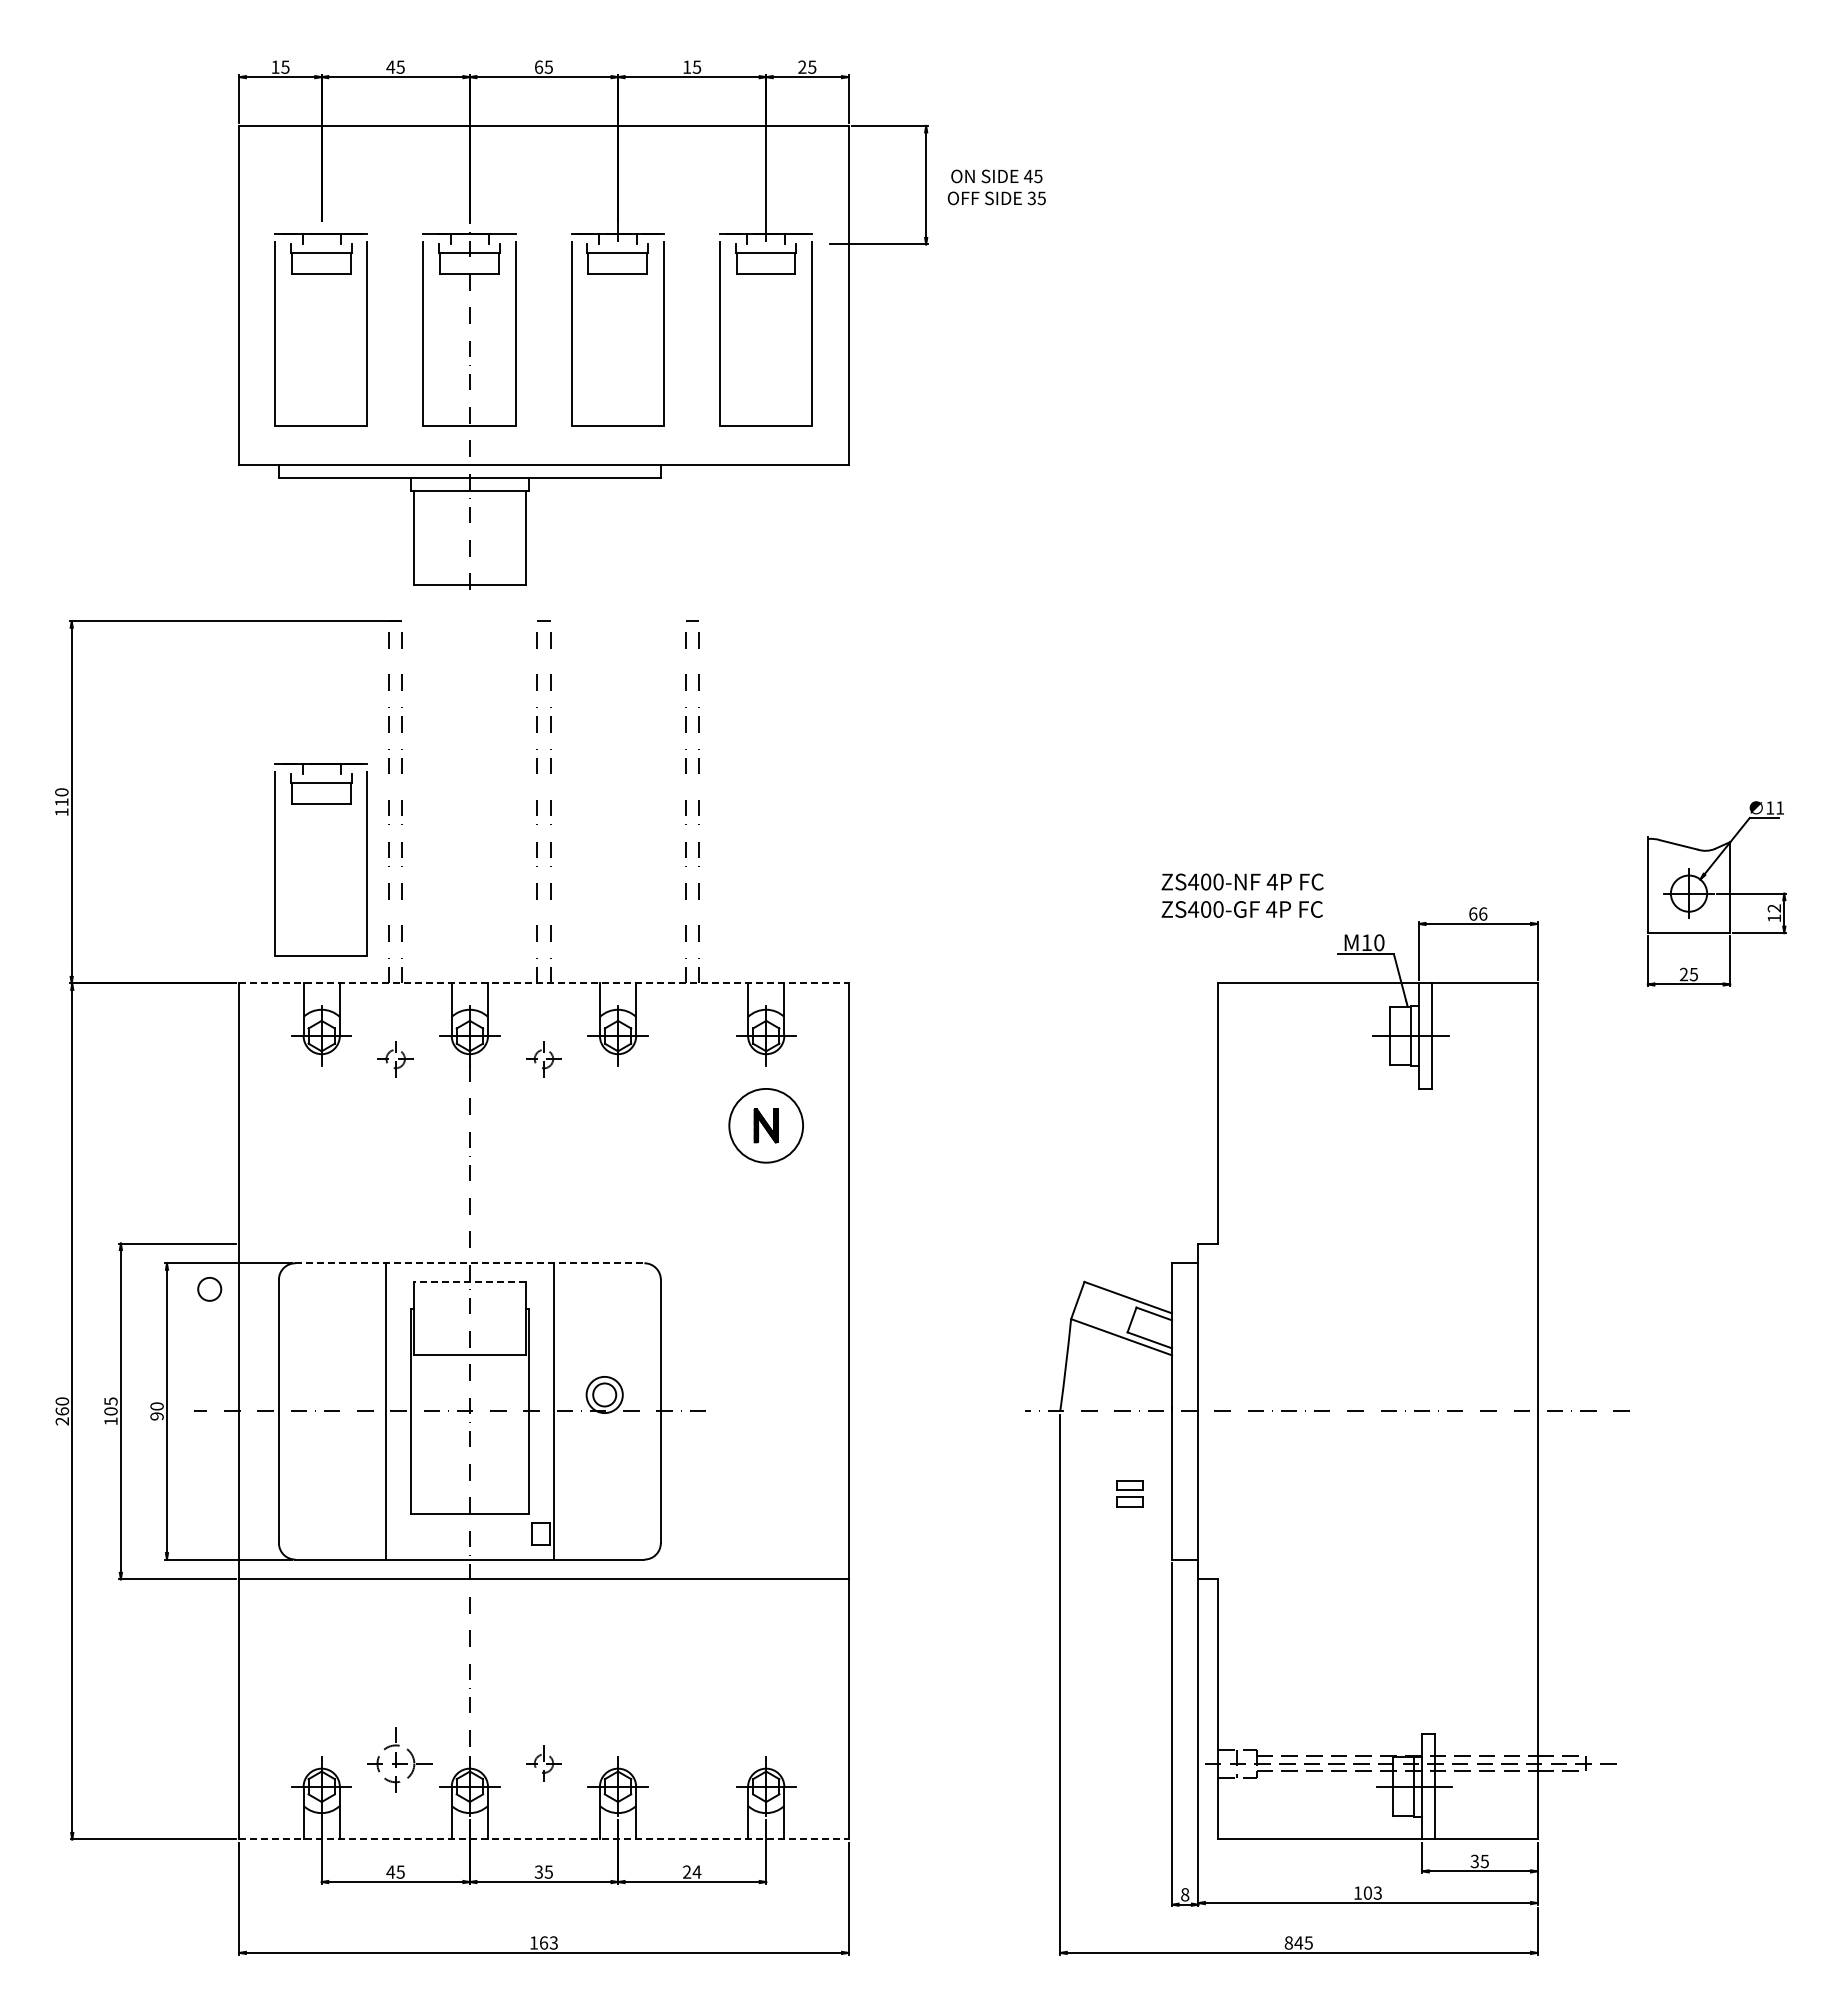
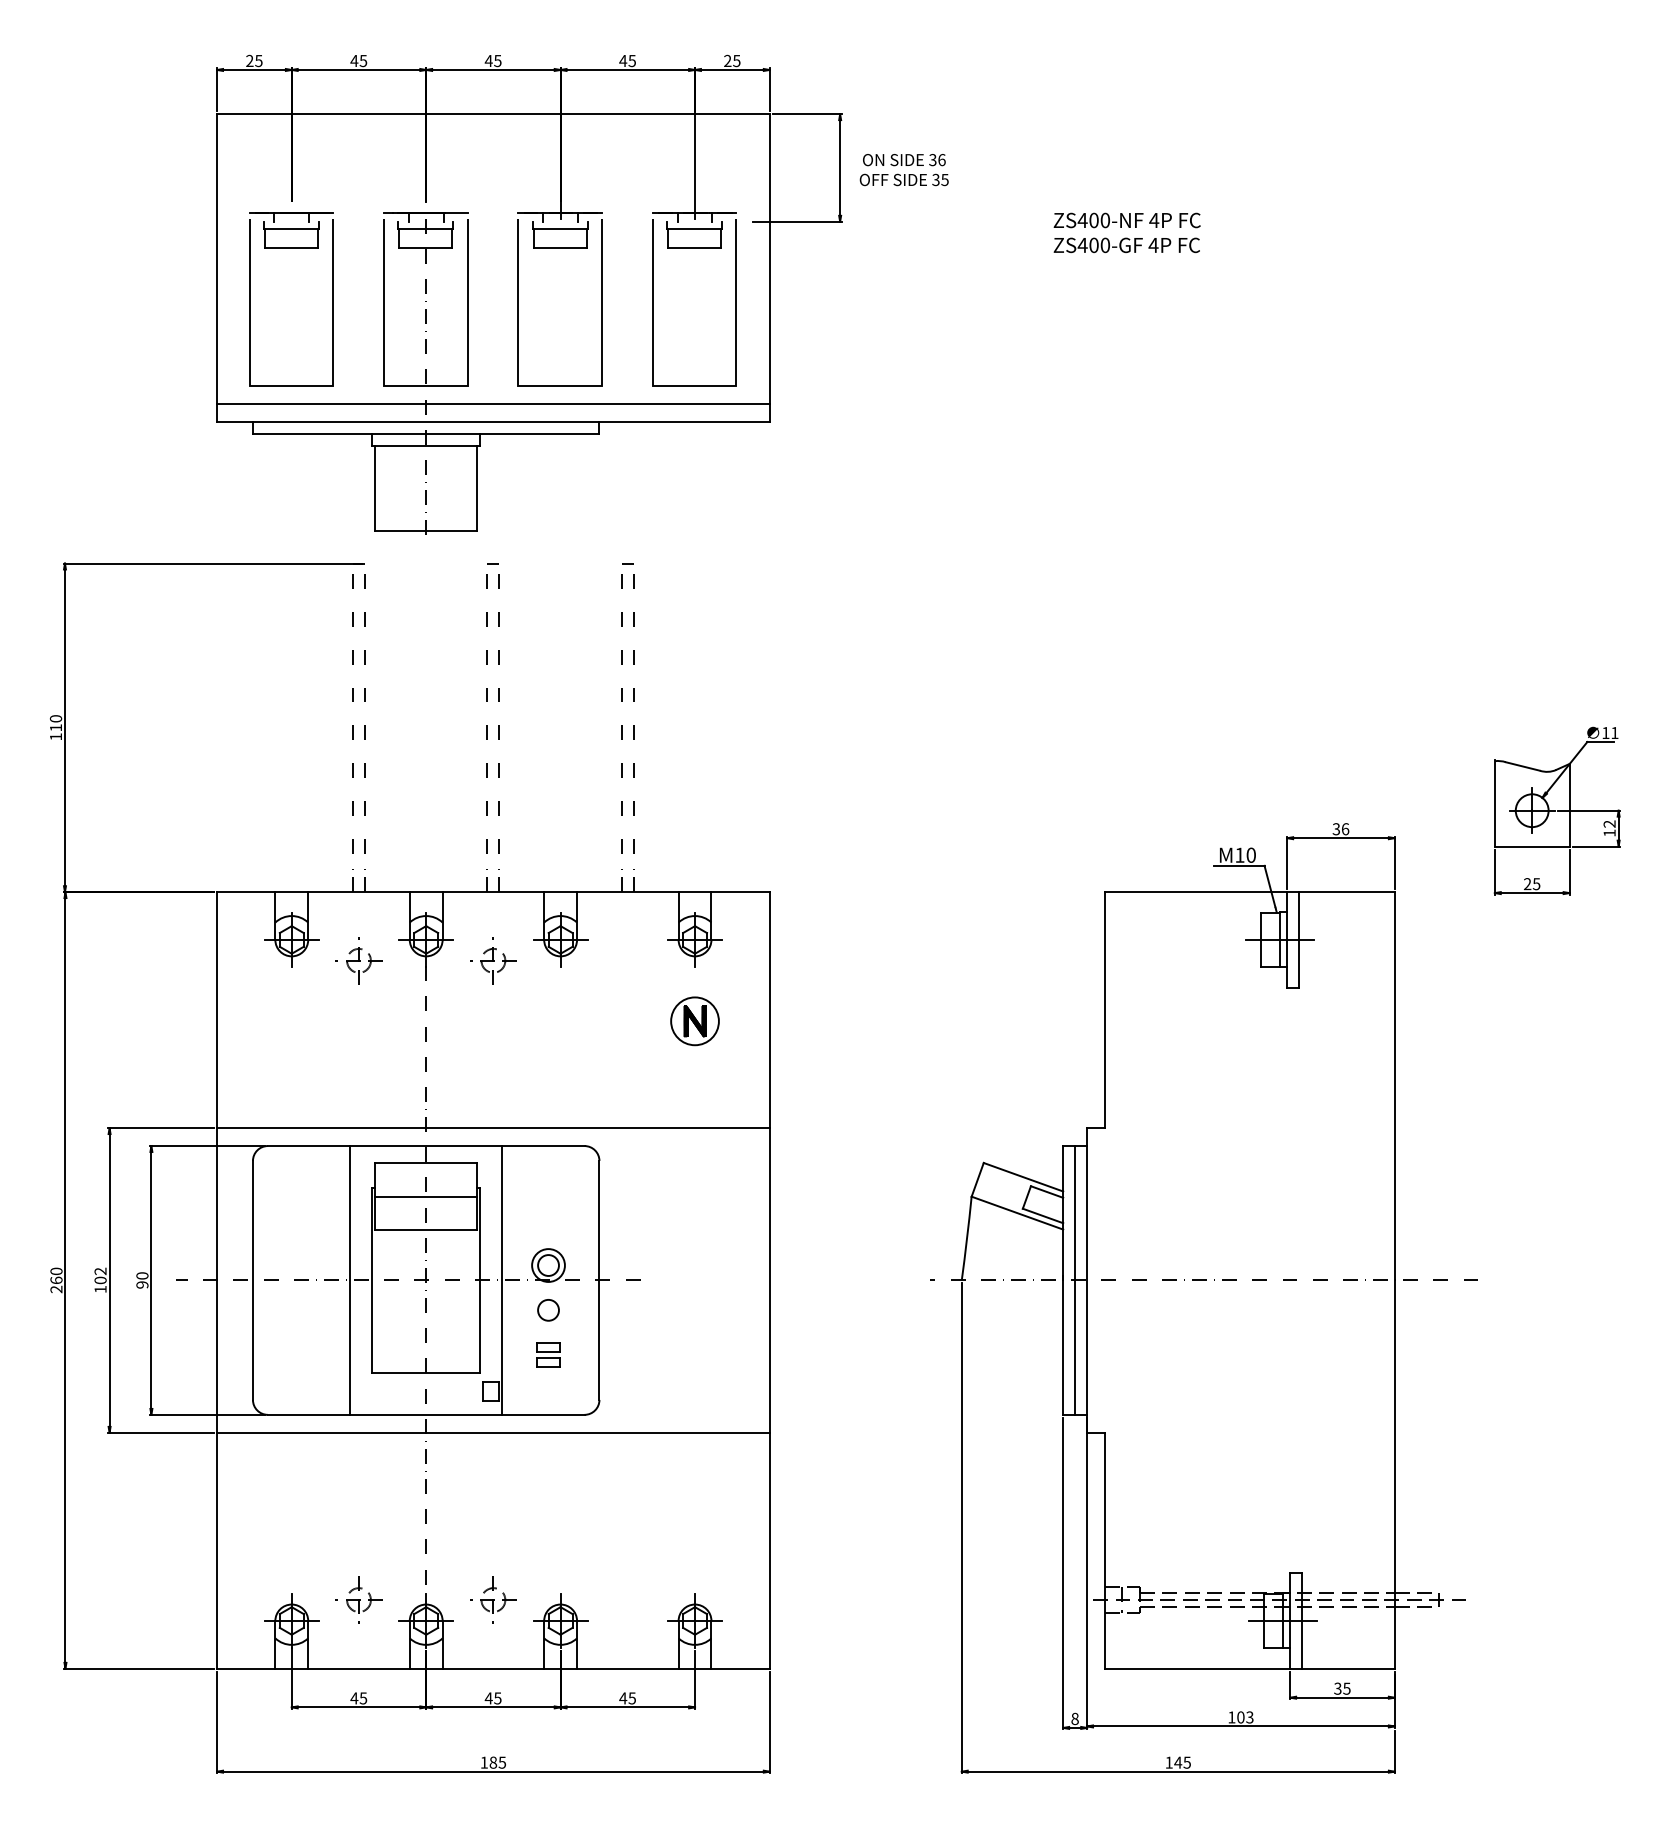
text: (275, 66) -> (249, 60), 15 -> 25
text: (538, 66) -> (488, 60), 65 -> 45
text: (686, 66) -> (622, 60), 15 -> 45
text: (1033, 176) -> (937, 160), 45 -> 36
line: (543, 445) -> (492, 404), added
part: (275, 859) -> (249, 779), removed
text: (1242, 895) -> (1127, 232), moved
text: (1473, 913) -> (1336, 828), 66 -> 36
line: (543, 983) -> (492, 892), dashed -> solid
part: (395, 1058) -> (358, 960), size x1.43
part: (543, 1058) -> (492, 960), size x1.43
circle: (765, 1125) -> (694, 1021), size x0.71
line: (543, 1243) -> (492, 1128), added
line: (469, 1263) -> (425, 1146), dashed -> solid
line: (469, 1281) -> (425, 1162), dashed -> solid
circle: (209, 1289) -> (548, 1310), moved
line: (469, 1319) -> (425, 1197), added
text: (110, 1401) -> (100, 1271), 105 -> 102
line: (1185, 1411) -> (1075, 1280), added
part: (1129, 1493) -> (548, 1354), moved
part: (395, 1763) -> (358, 1599), size x0.71
part: (543, 1763) -> (492, 1599), size x1.43
line: (543, 1839) -> (492, 1668), dashed -> solid
text: (538, 1871) -> (488, 1697), 35 -> 45
text: (691, 1871) -> (627, 1697), 24 -> 45
text: (548, 1942) -> (497, 1762), 163 -> 185
text: (1288, 1942) -> (1168, 1762), 845 -> 145

